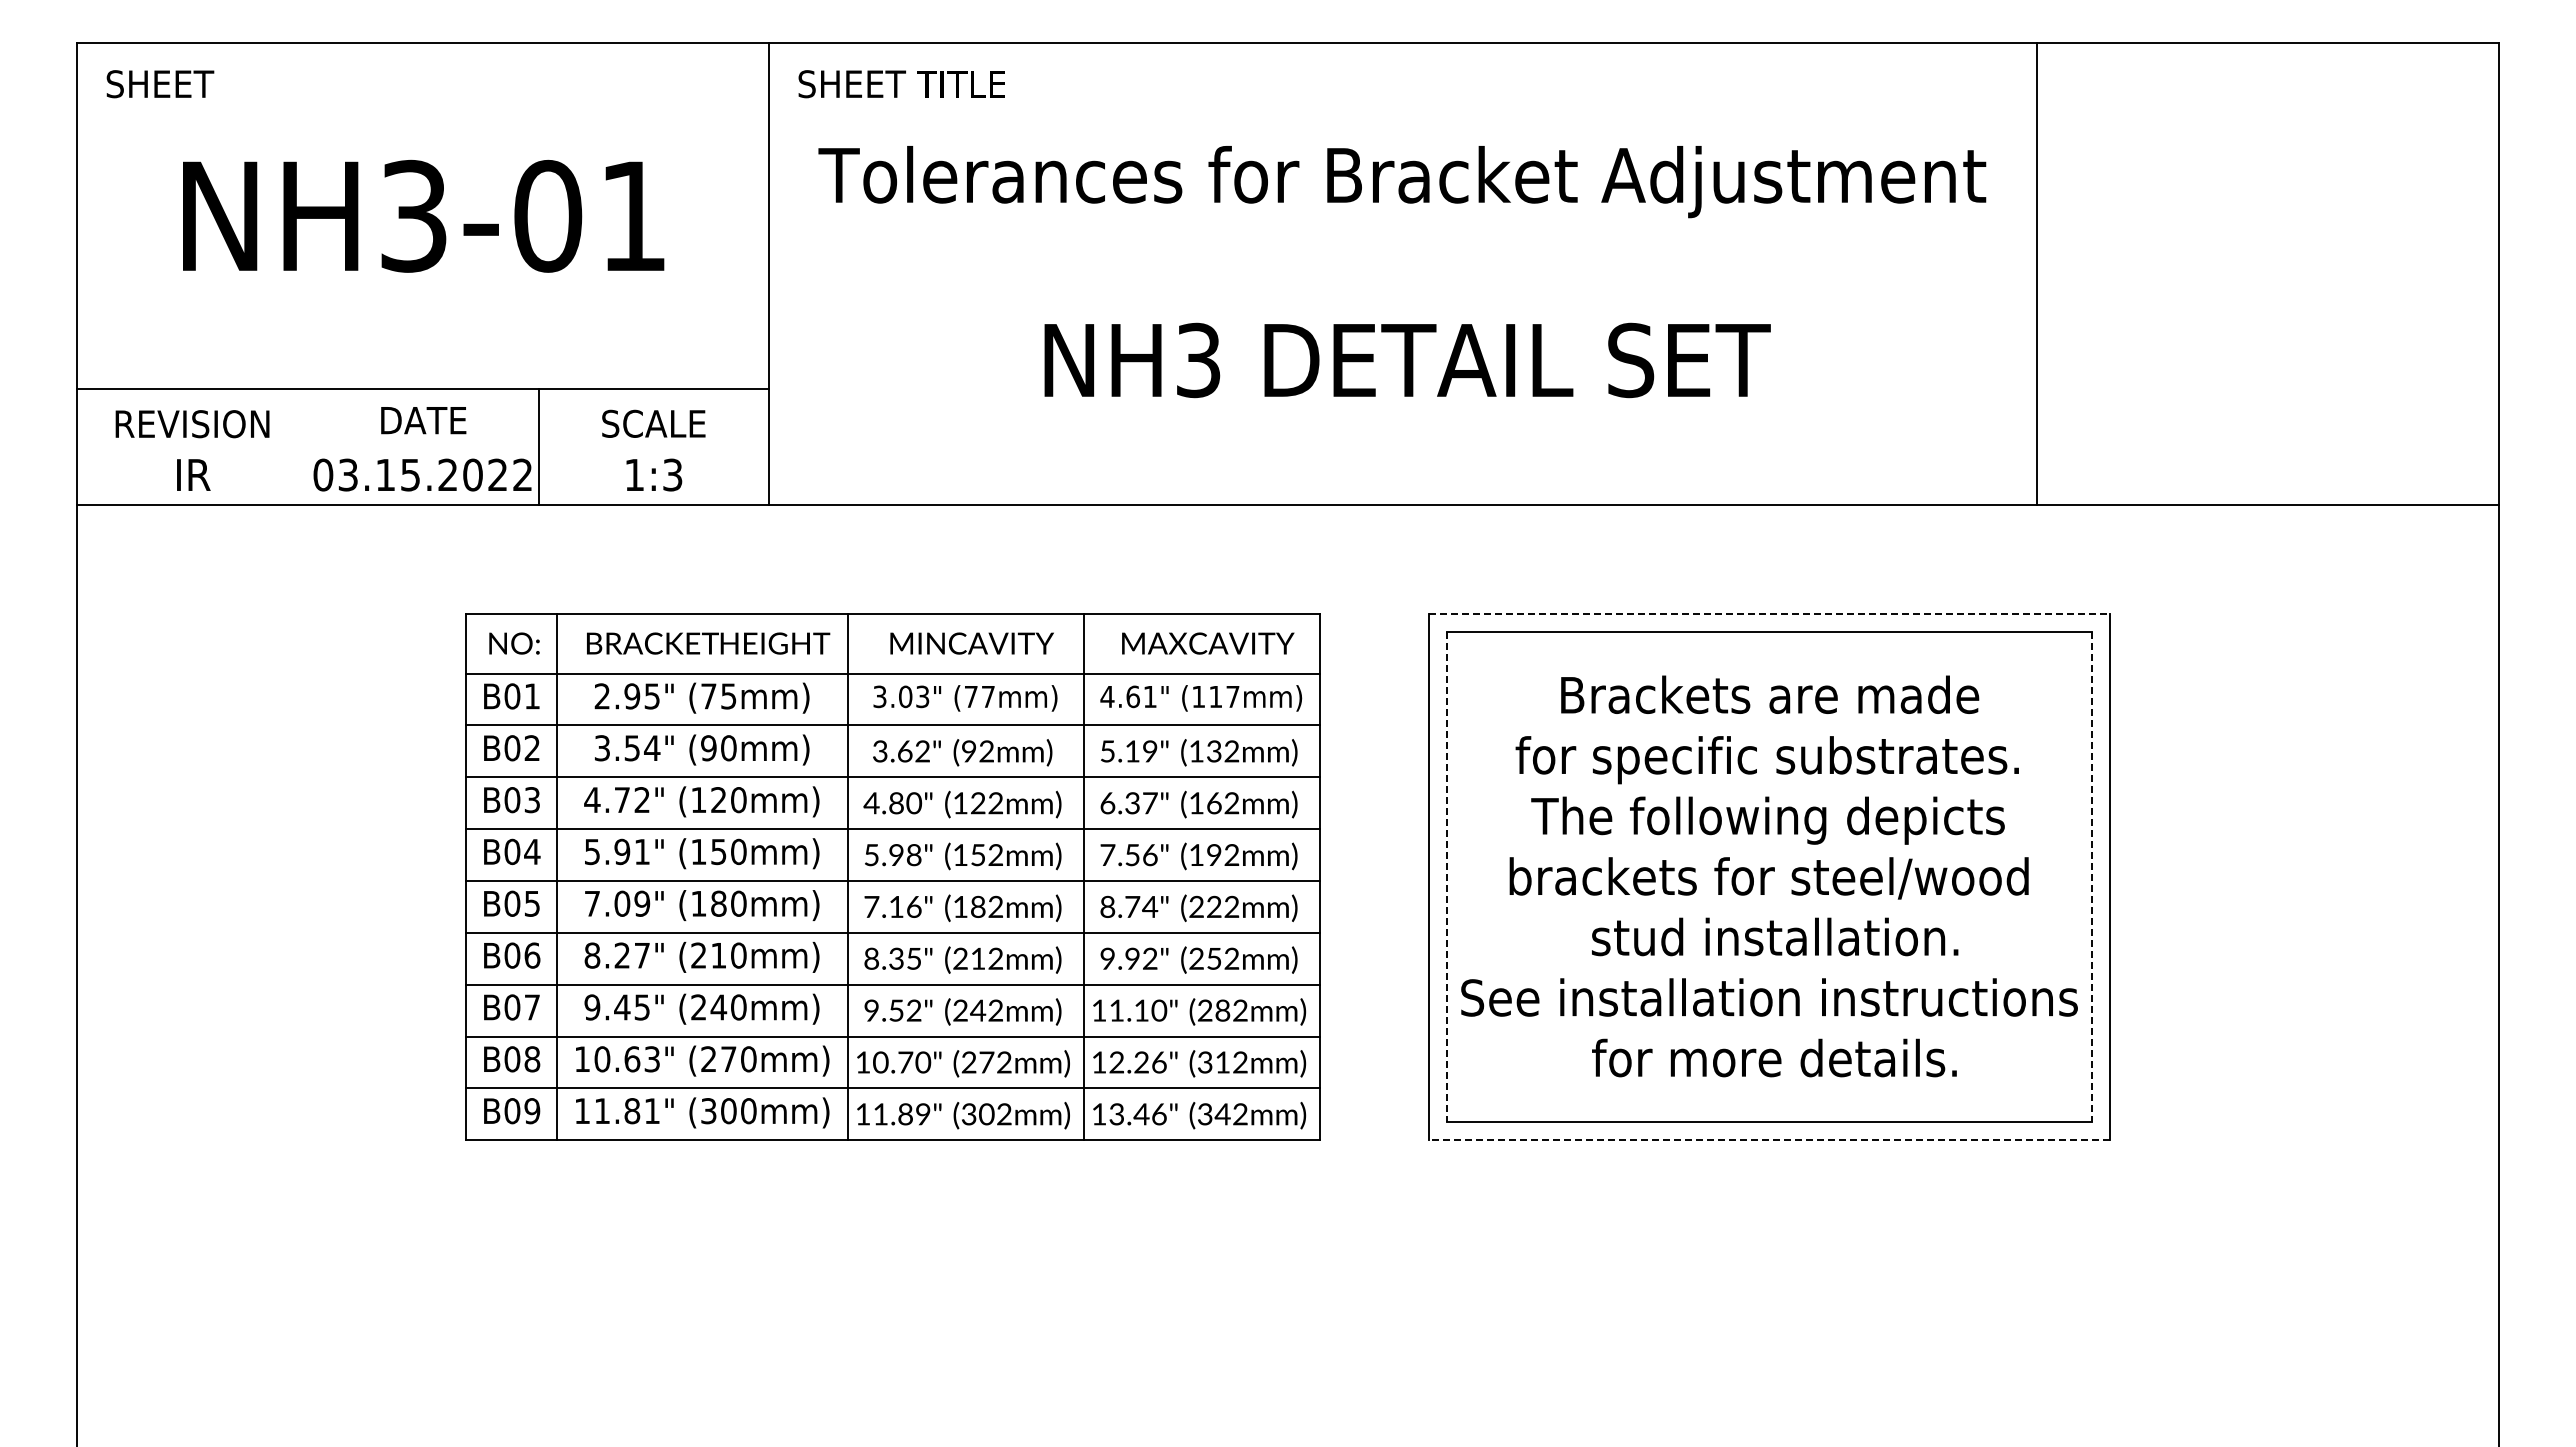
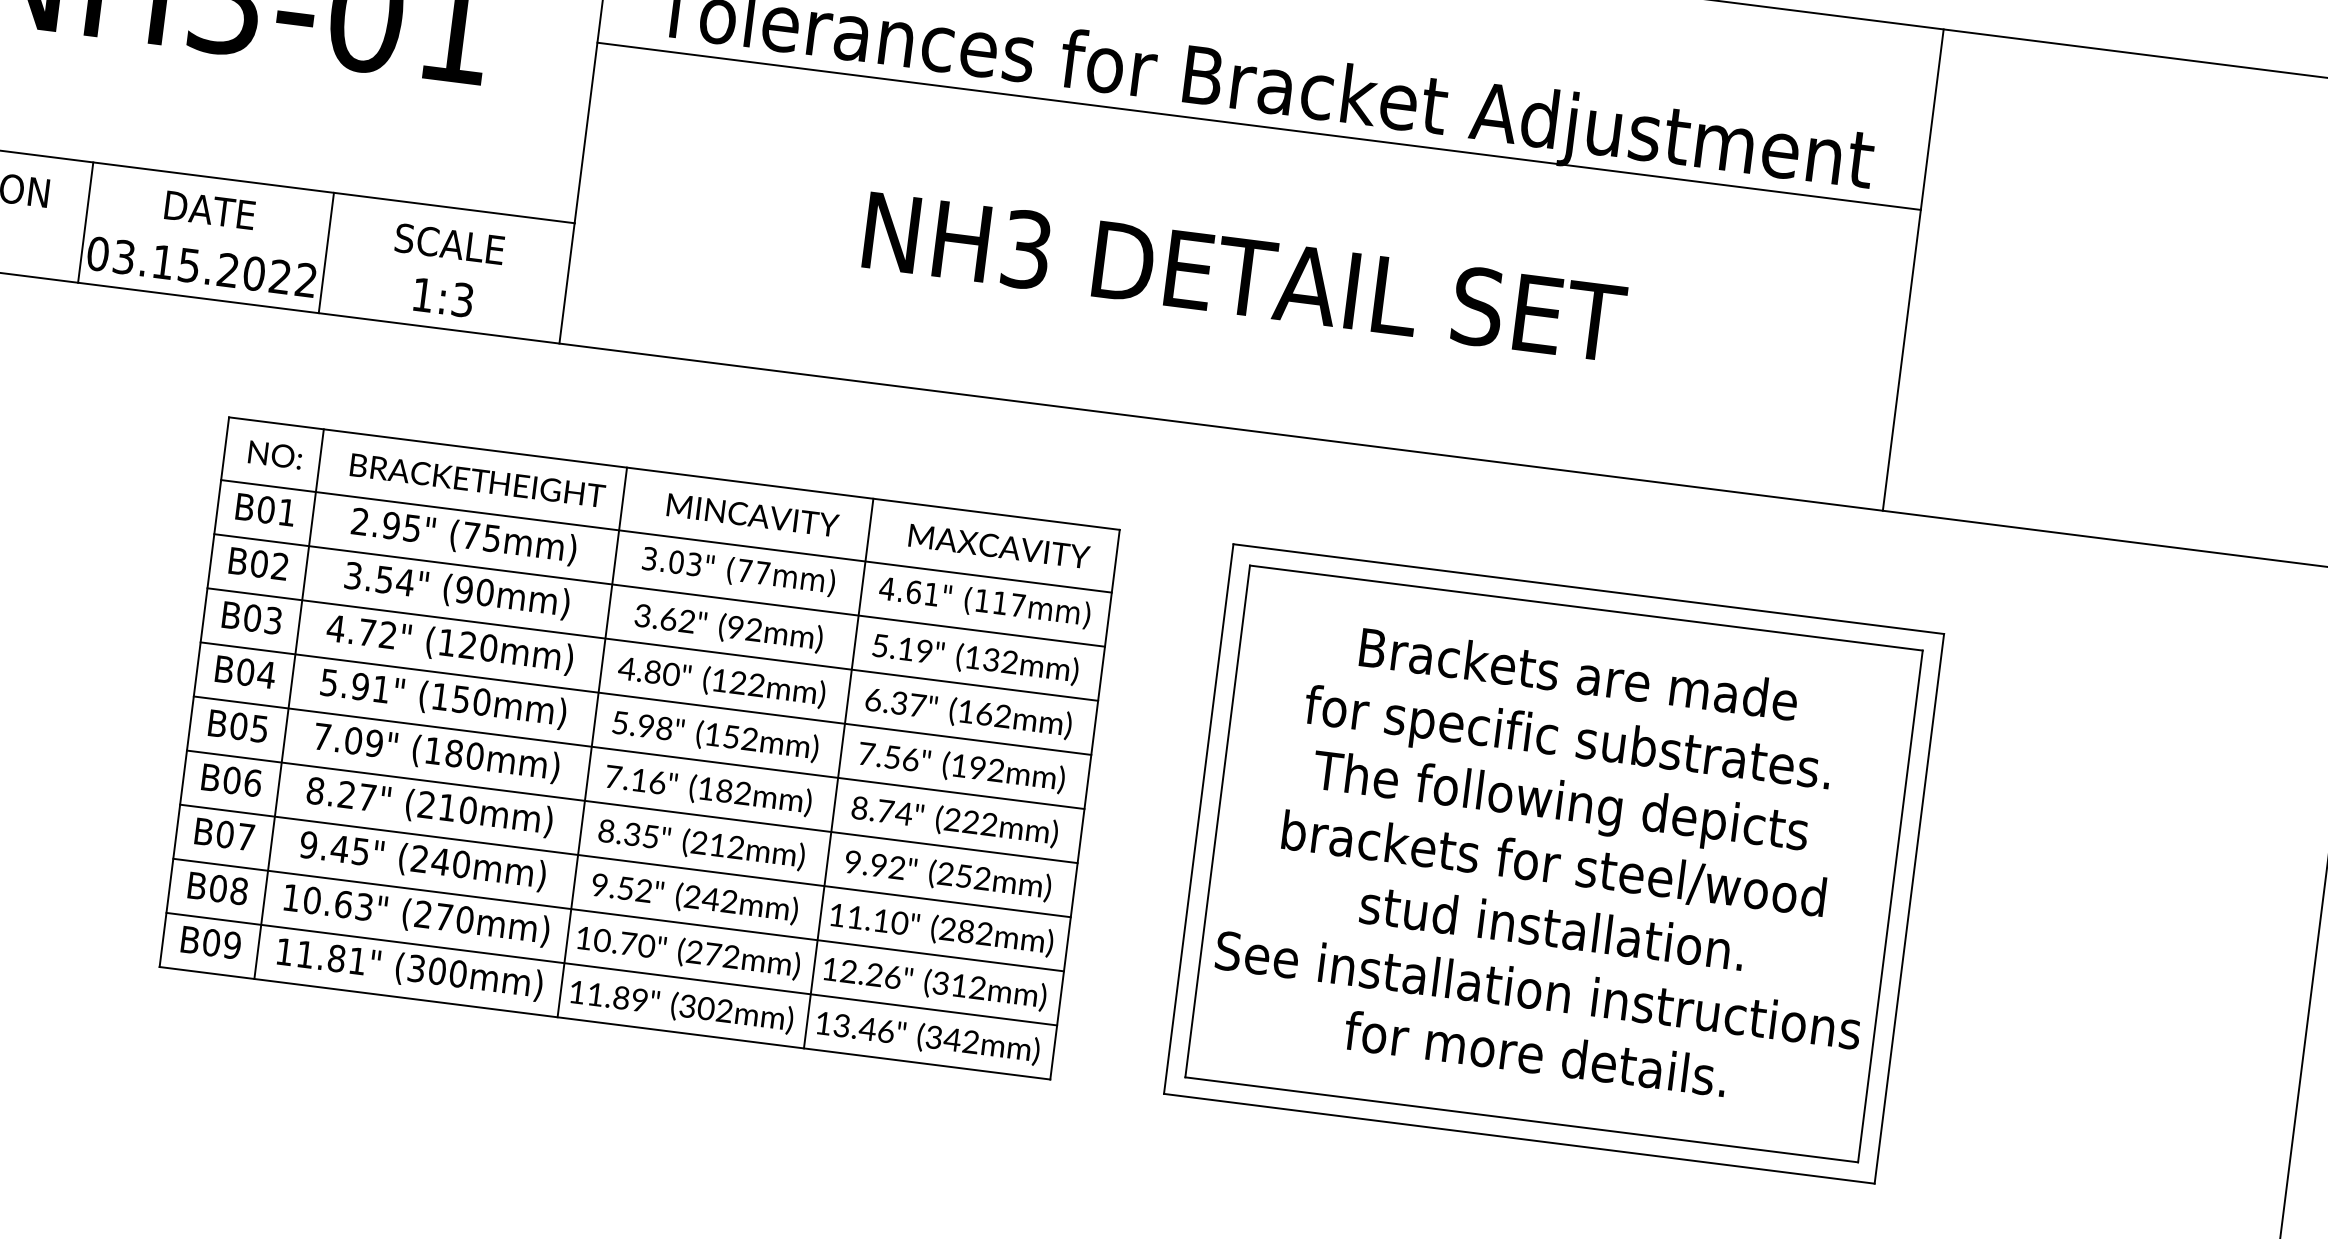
line: (1403, 216) -> (1259, 126), added
line: (307, 446) -> (85, 222), added
line: (1769, 613) -> (1589, 589), dashed -> solid
line: (1446, 877) -> (1217, 822), dashed -> solid
line: (2091, 877) -> (1890, 907), dashed -> solid
line: (1768, 1140) -> (1518, 1138), dashed -> solid

